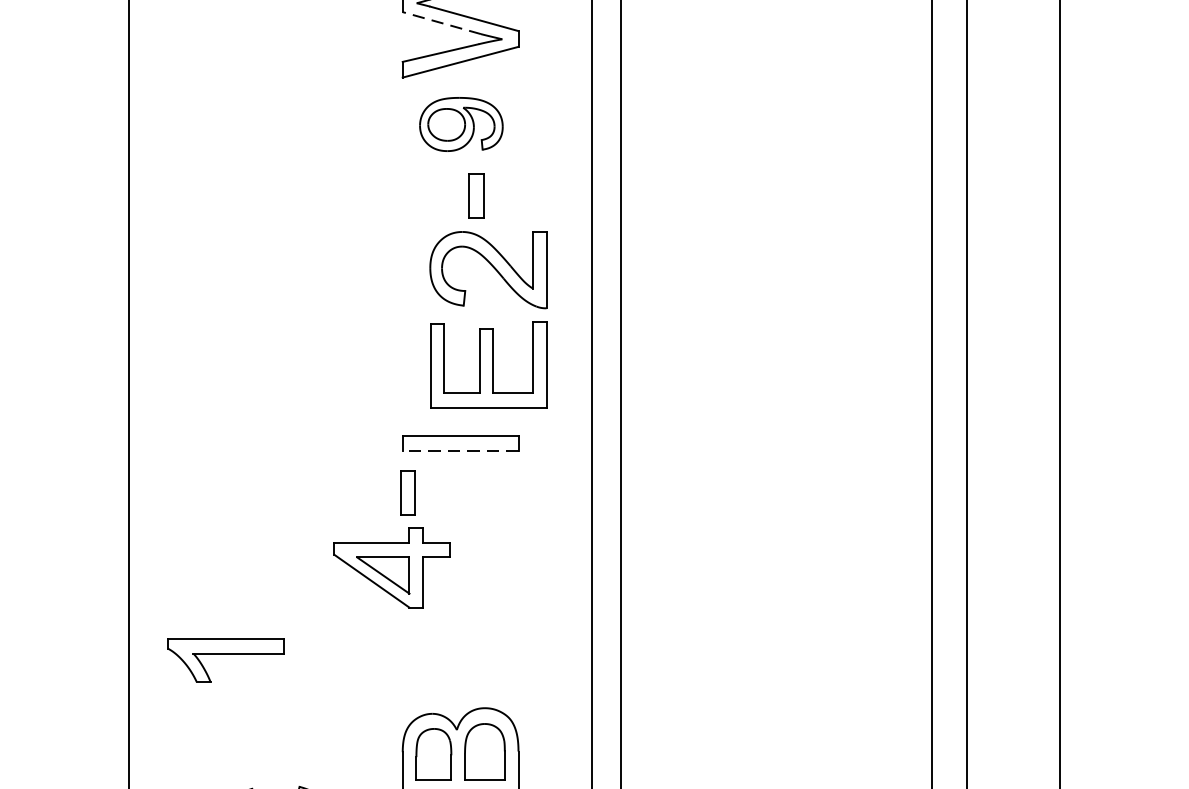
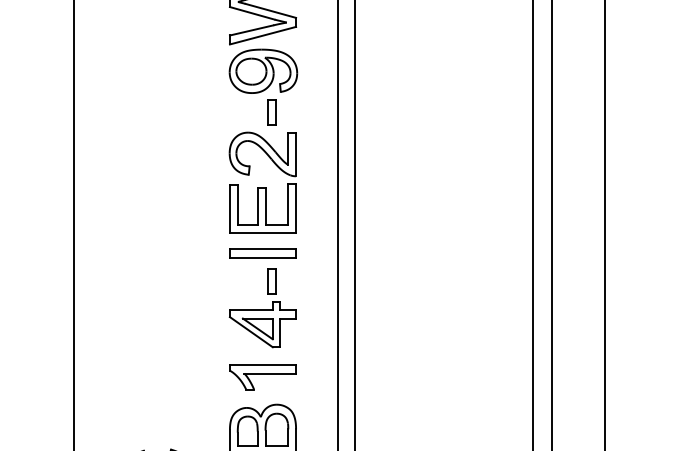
line: (440, 23) -> (251, 13), dashed -> solid
part: (461, 123) -> (263, 70), size x1.43
part: (487, 319) -> (262, 182), moved
line: (459, 450) -> (262, 257), dashed -> solid
part: (391, 539) -> (262, 308), moved
part: (225, 660) -> (262, 377), moved

